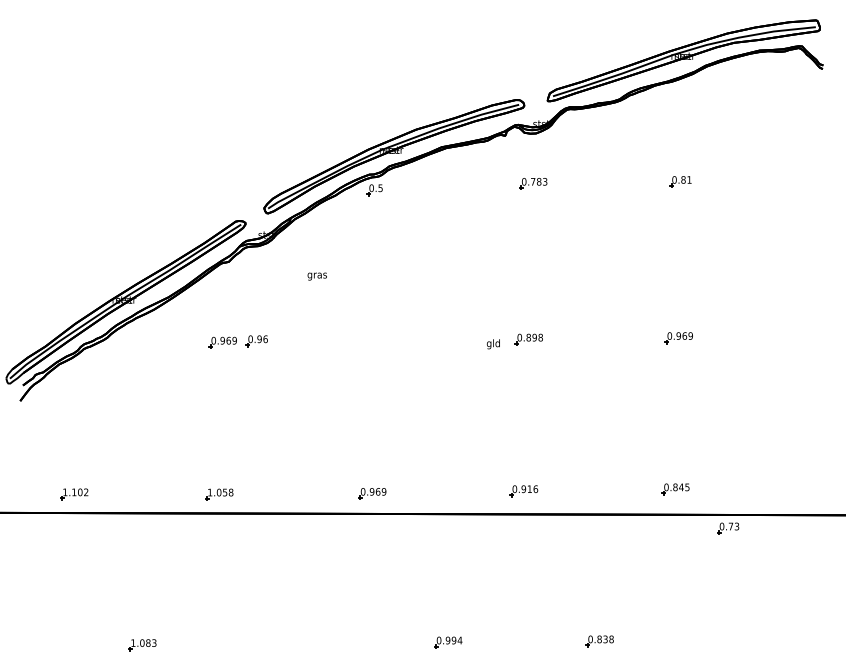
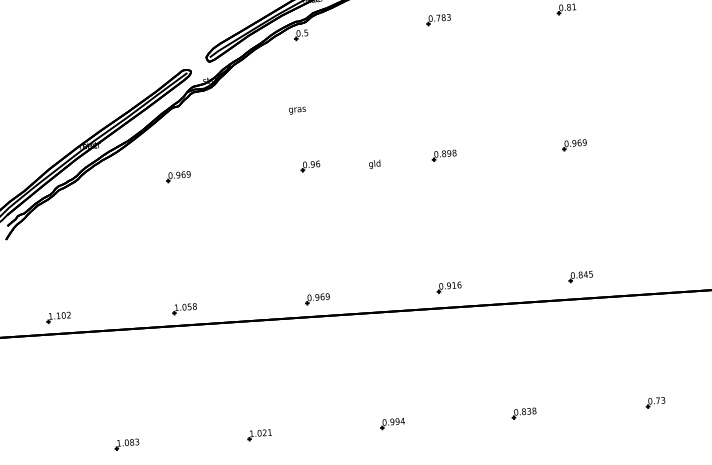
text: (316, 276) -> (296, 110), moved
part: (256, 341) -> (310, 166), moved
text: (492, 344) -> (373, 164), moved
part: (728, 528) -> (656, 402), moved
part: (295, 644) -> (260, 434), added

